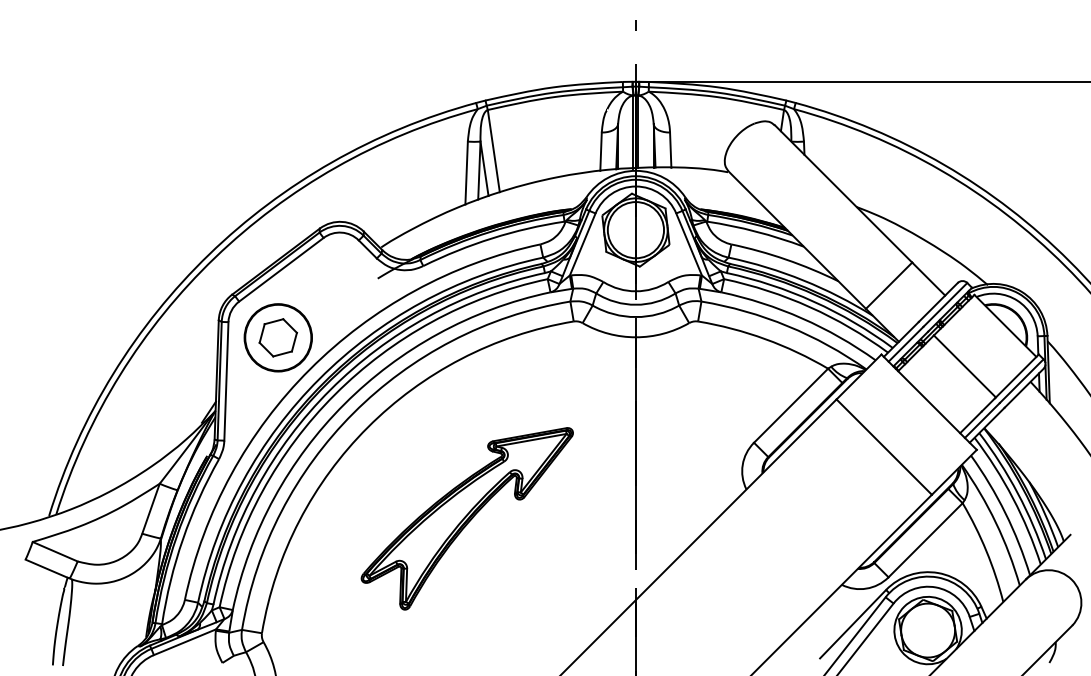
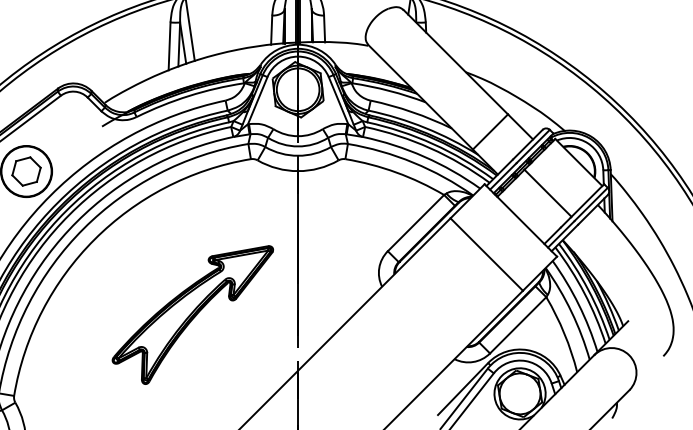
part: (466, 518) -> (192, 314), moved

